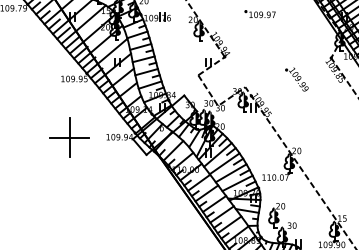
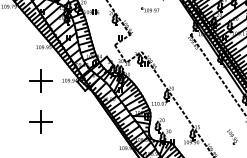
part: (296, 79) -> (171, 47), removed
part: (68, 208) -> (40, 121), added

